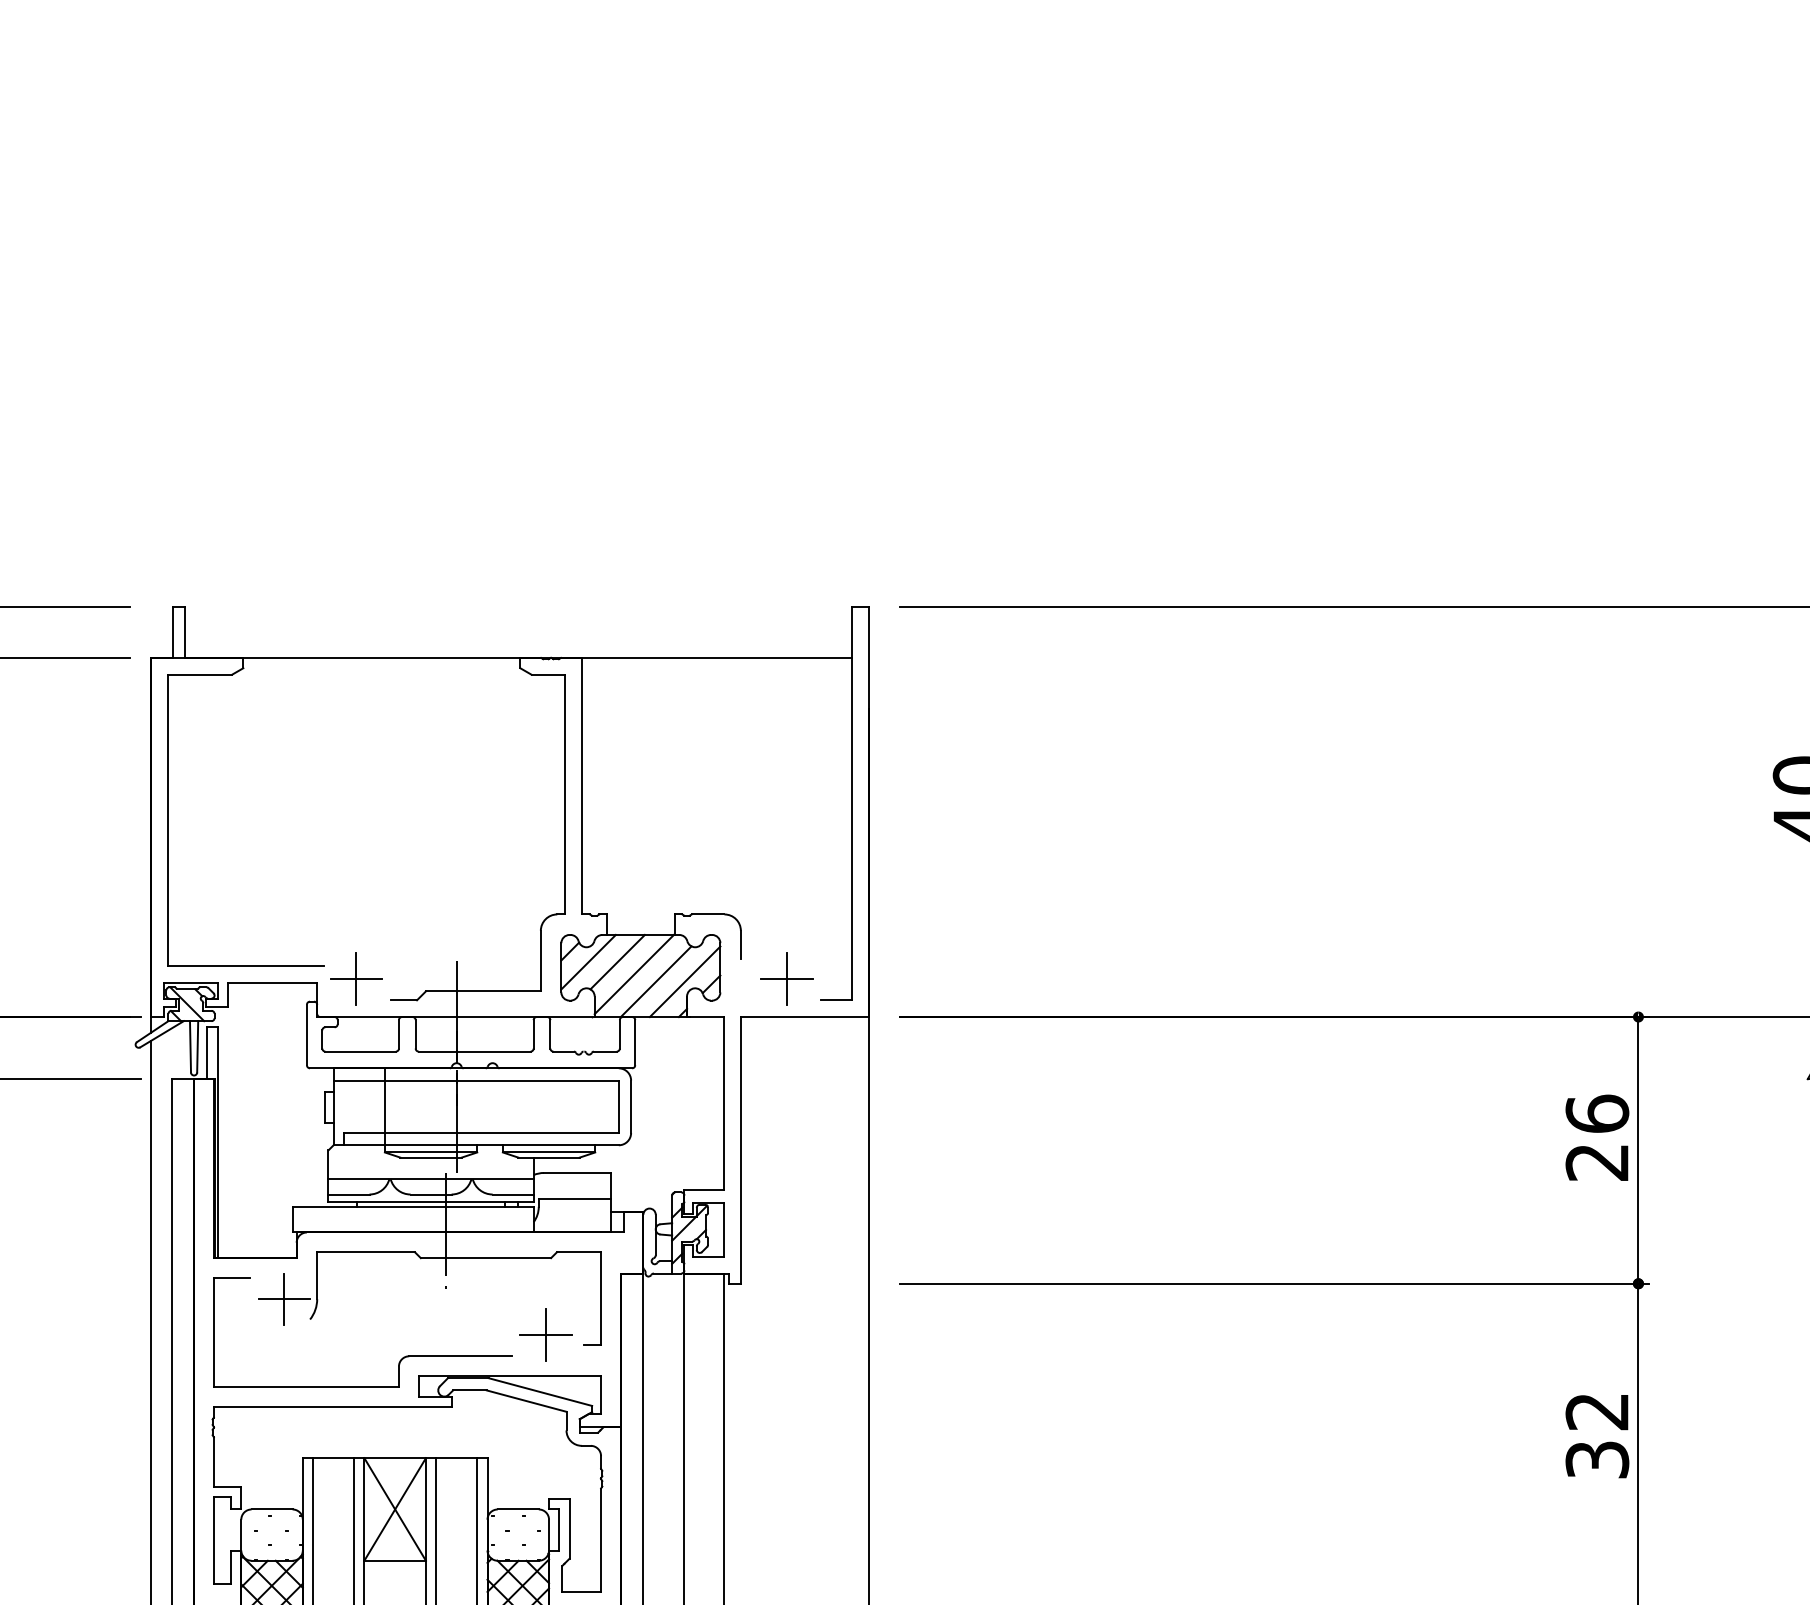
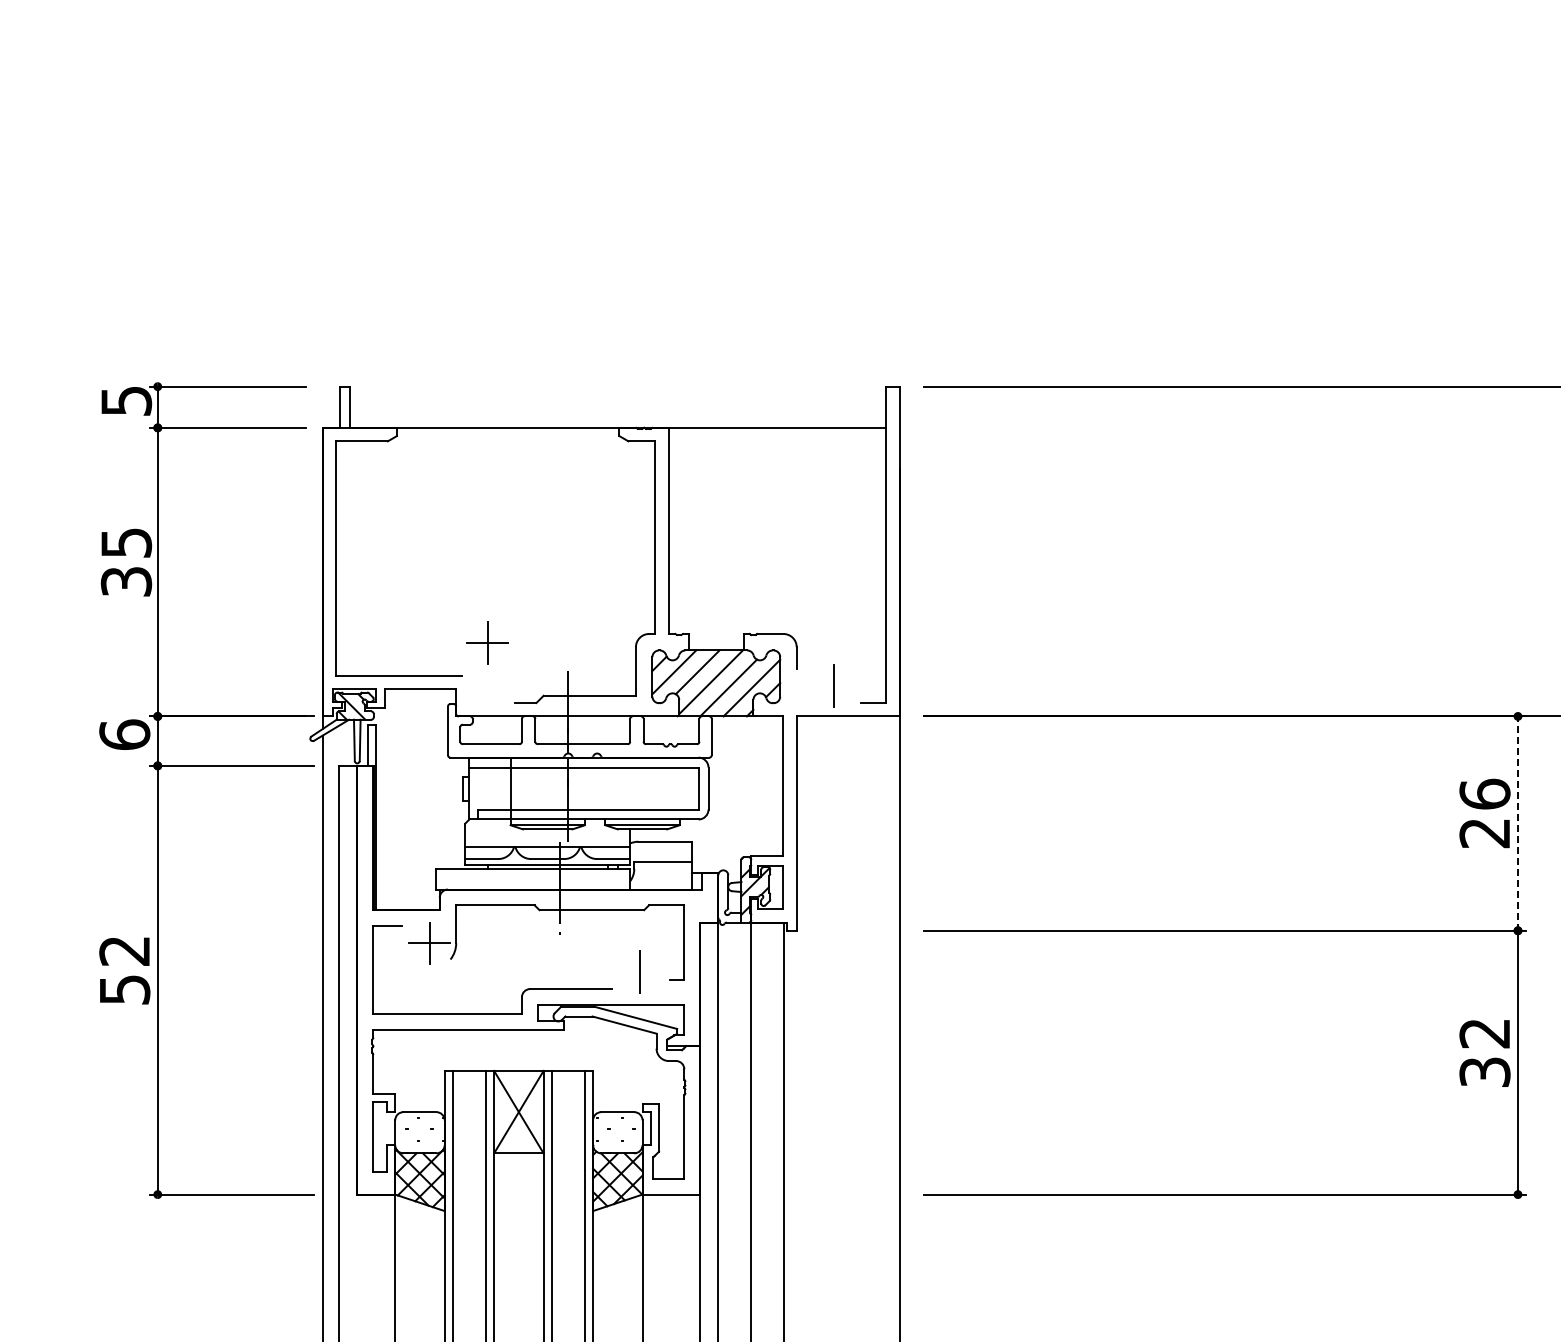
part: (356, 978) -> (487, 642), moved
line: (786, 978) -> (833, 685), removed
line: (1637, 1150) -> (1517, 823), solid -> dashed
line: (545, 1335) -> (639, 972), removed

